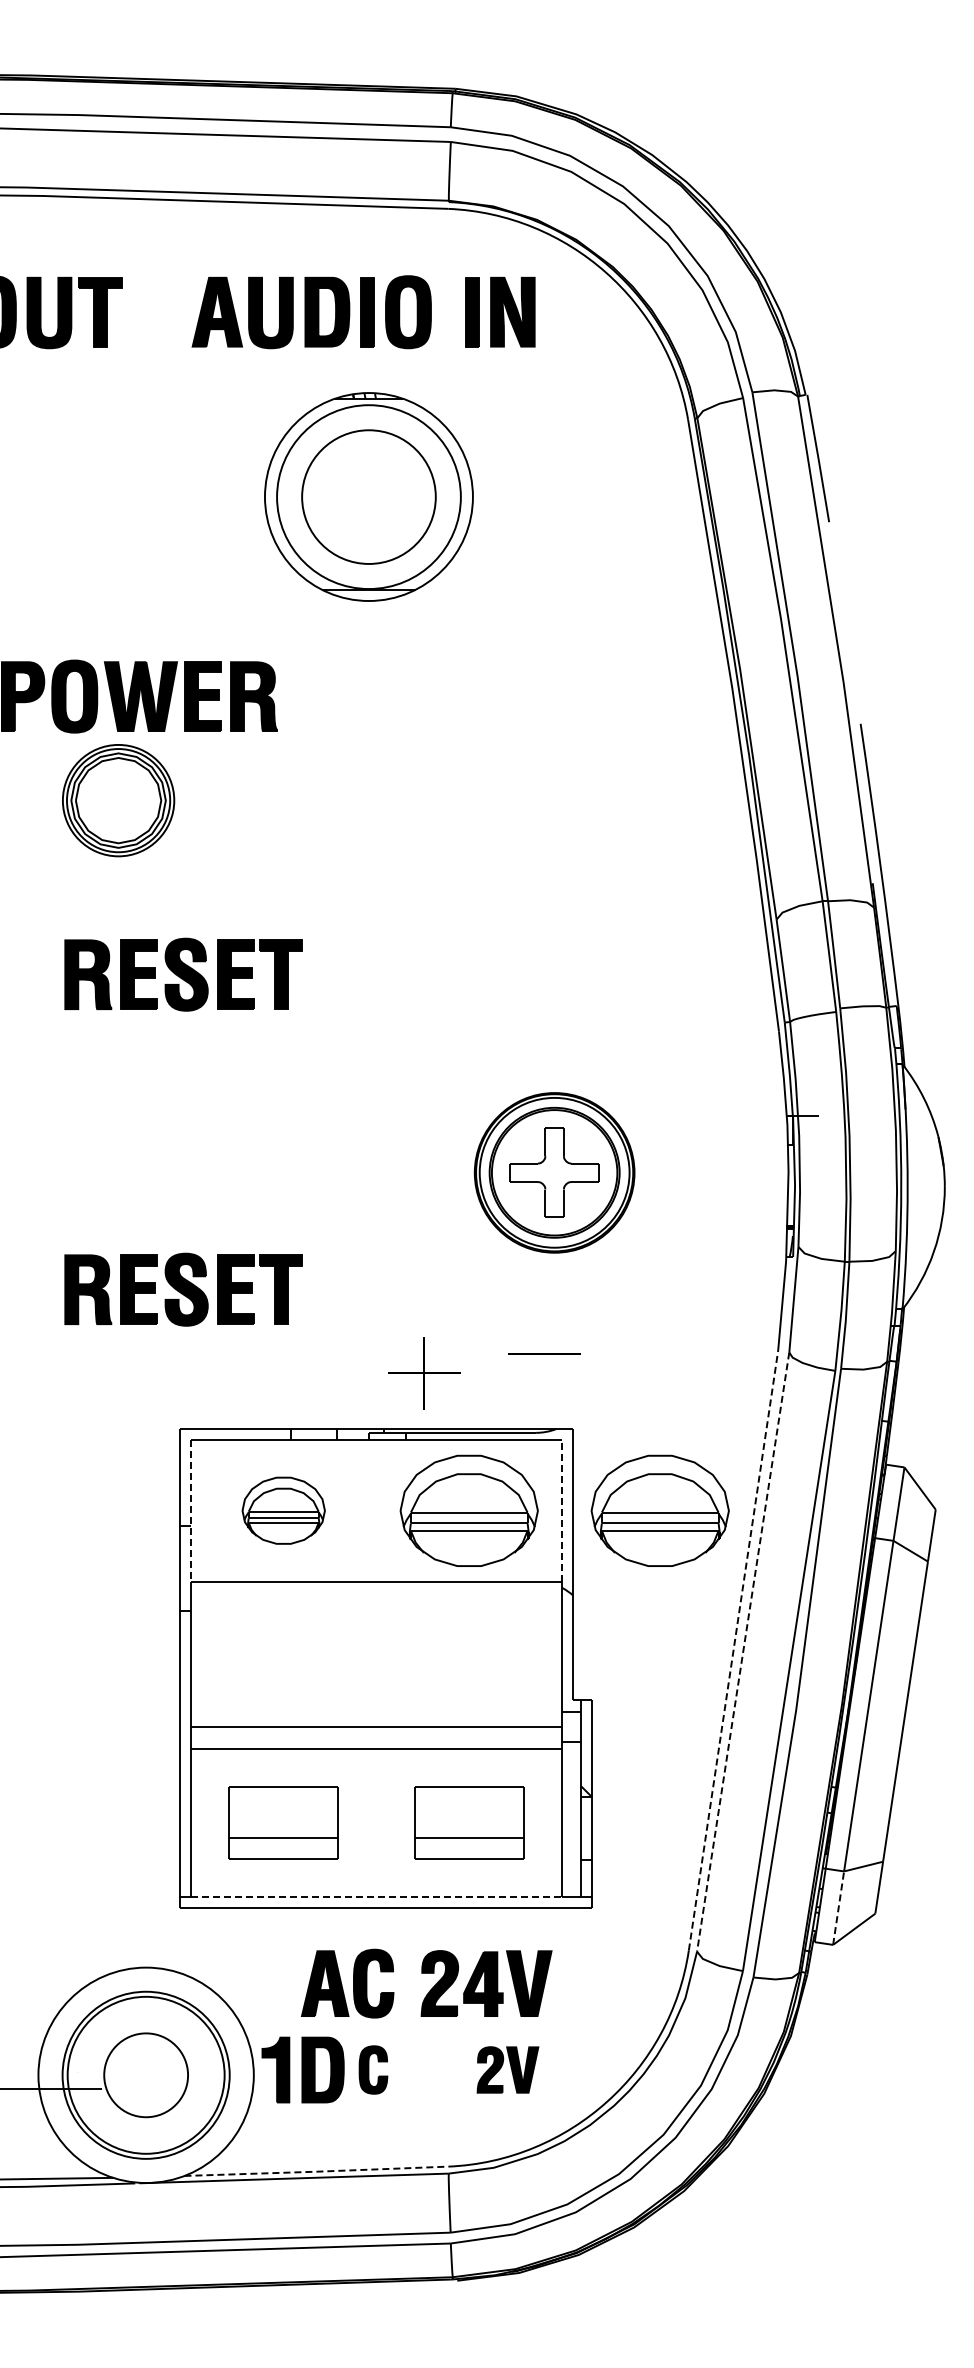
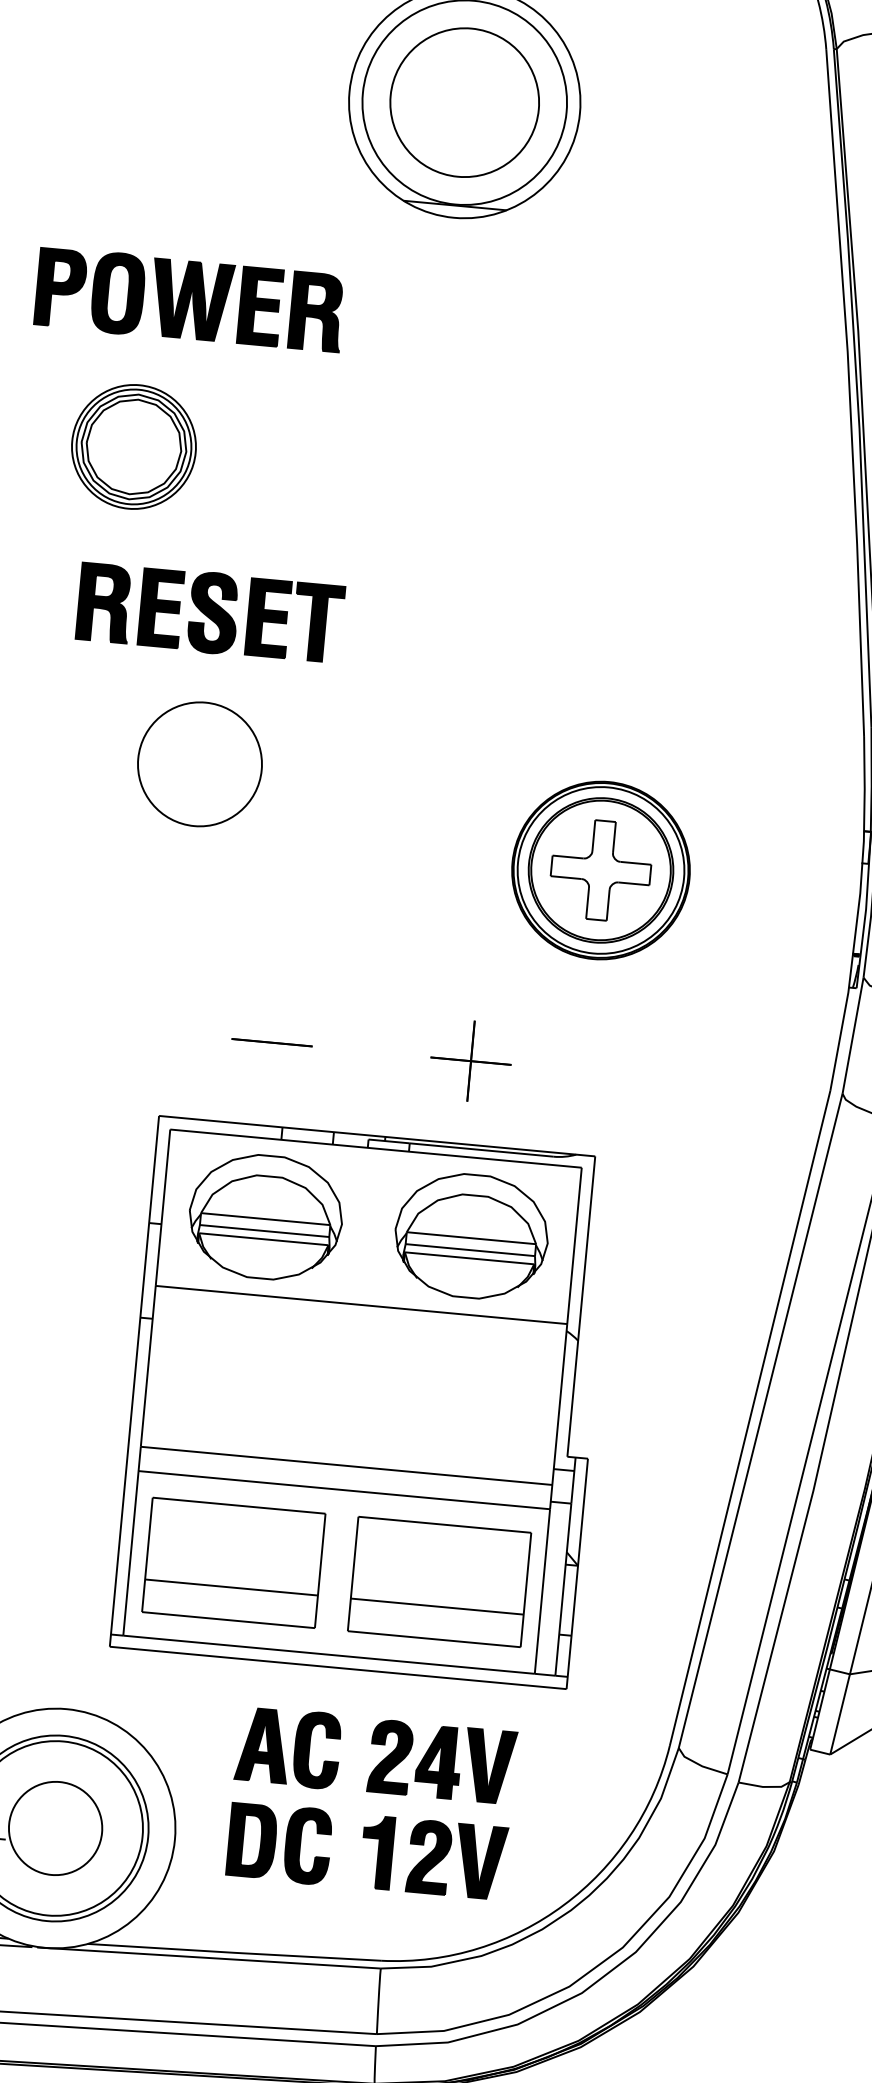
part: (118, 800) -> (133, 446), moved
part: (186, 1110) -> (199, 763), added
part: (183, 1289) -> (177, 961), removed
line: (544, 1353) -> (272, 1041), moved
part: (424, 1373) -> (471, 1061), moved
line: (190, 1510) -> (162, 1207), dashed -> solid
part: (283, 1510) -> (265, 1216), size x1.67
line: (562, 1510) -> (575, 1245), dashed -> solid
part: (659, 1510) -> (682, 1255), removed
line: (733, 1650) -> (750, 1418), dashed -> solid
line: (743, 1652) -> (760, 1421), dashed -> solid
part: (283, 1822) -> (233, 1562), size x1.43
part: (468, 1822) -> (438, 1581), size x1.43
line: (376, 1897) -> (329, 1655), dashed -> solid
line: (838, 1907) -> (840, 1713), dashed -> solid
part: (275, 2069) -> (376, 1851), moved
part: (373, 2069) -> (308, 1845), size x1.43
part: (507, 2069) -> (456, 1859), size x1.43
line: (316, 2171) -> (234, 1952), dashed -> solid

